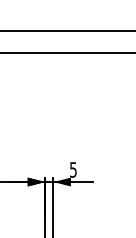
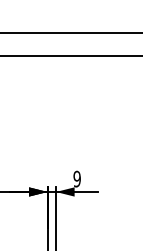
text: (72, 169) -> (76, 178), 5 -> 9

